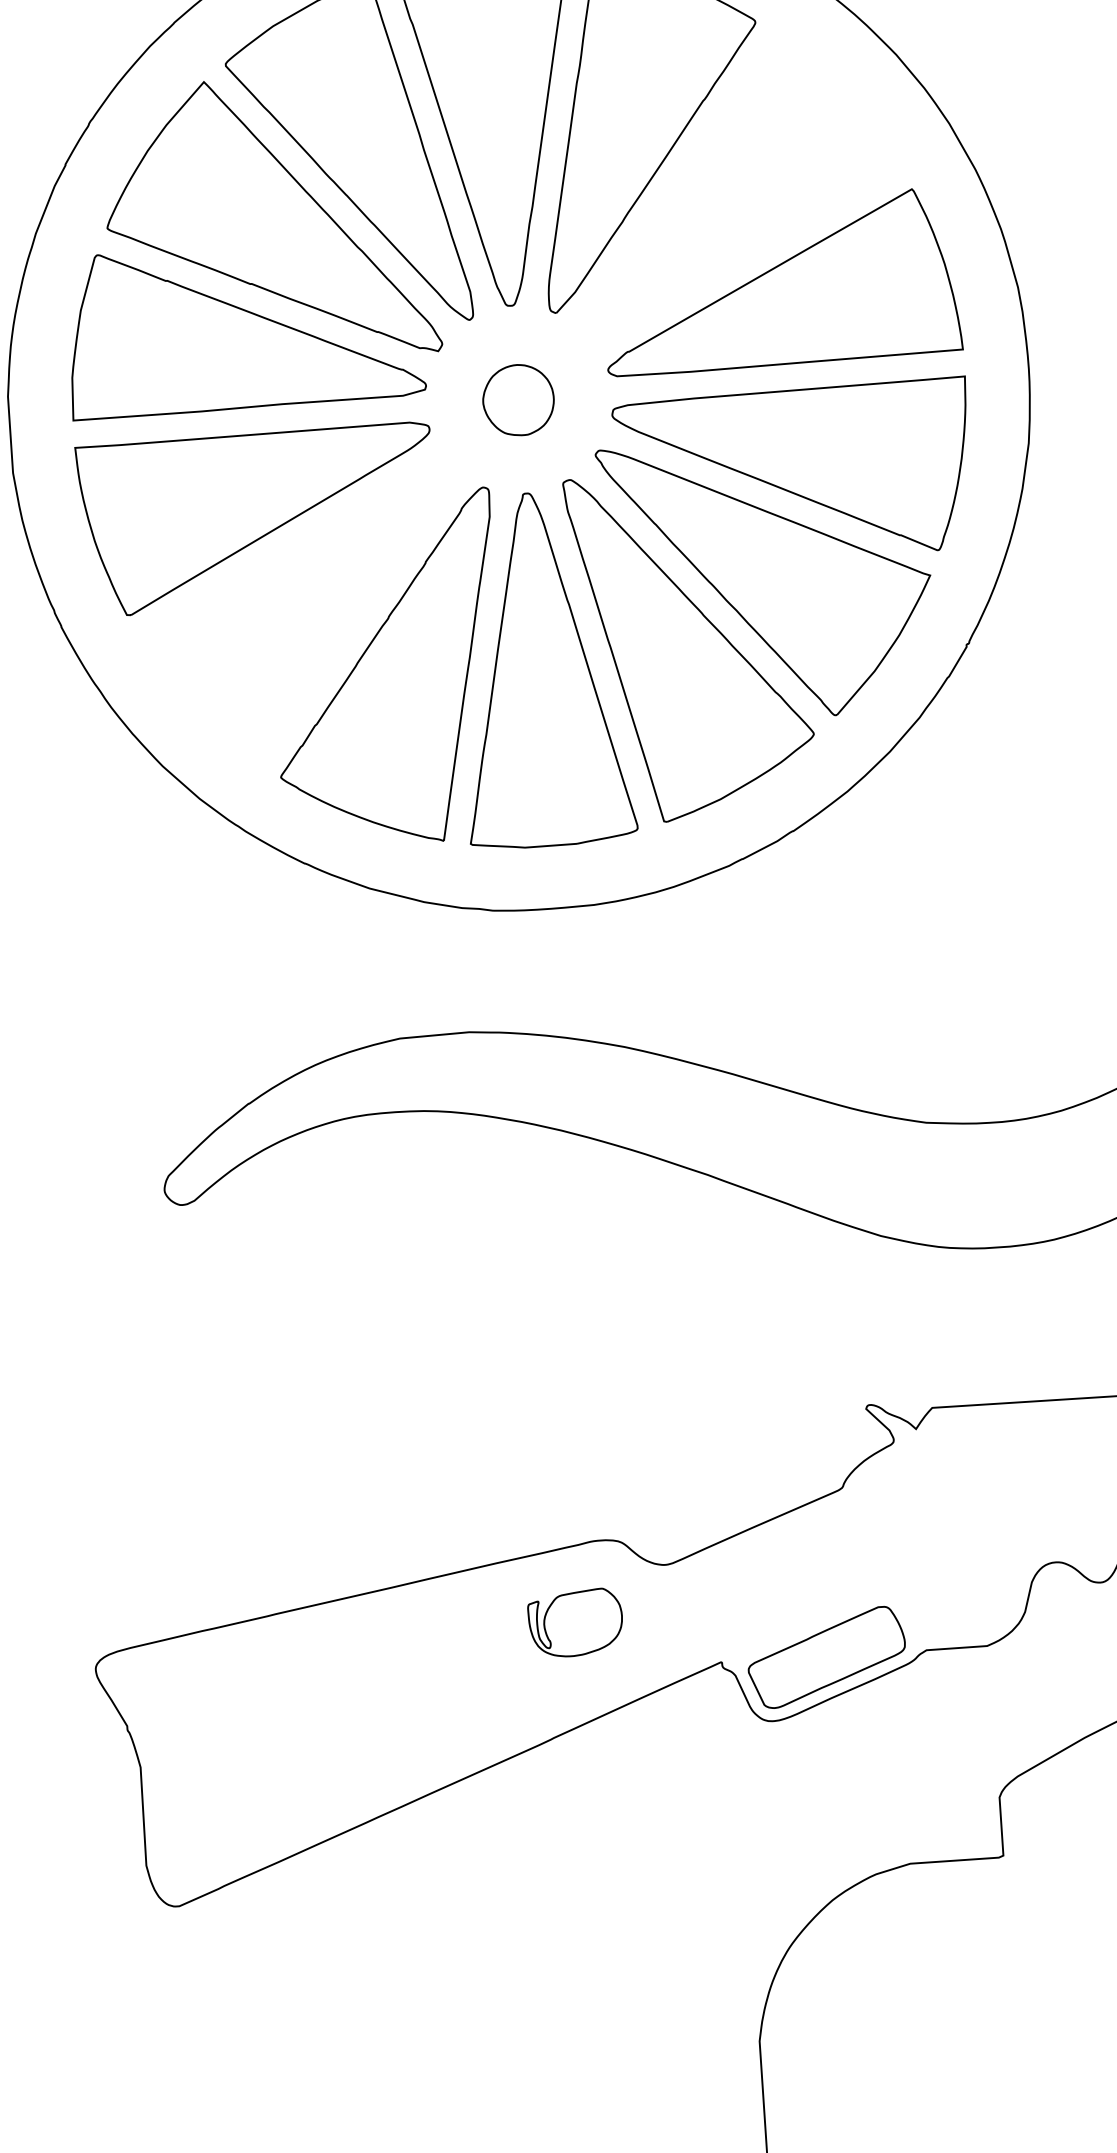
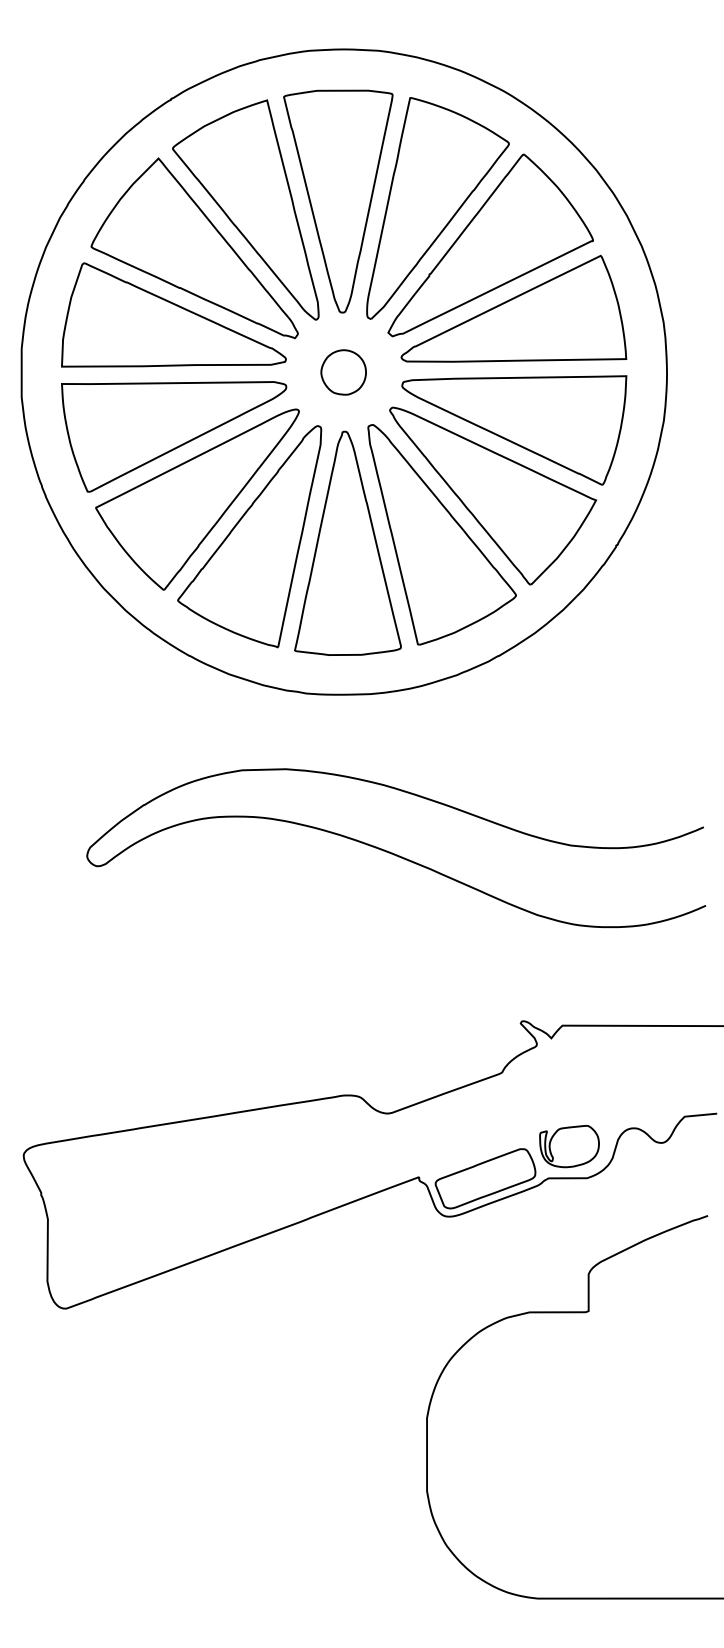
part: (736, 184) -> (490, 245), added
part: (301, 615) -> (197, 499), added
part: (575, 1623) -> (569, 1146), moved

